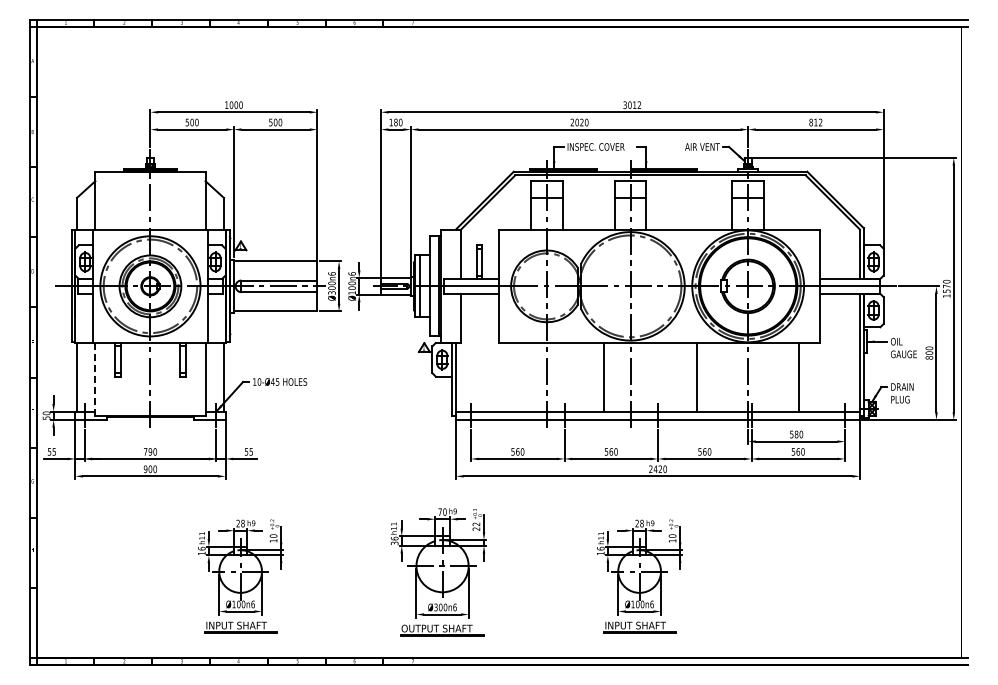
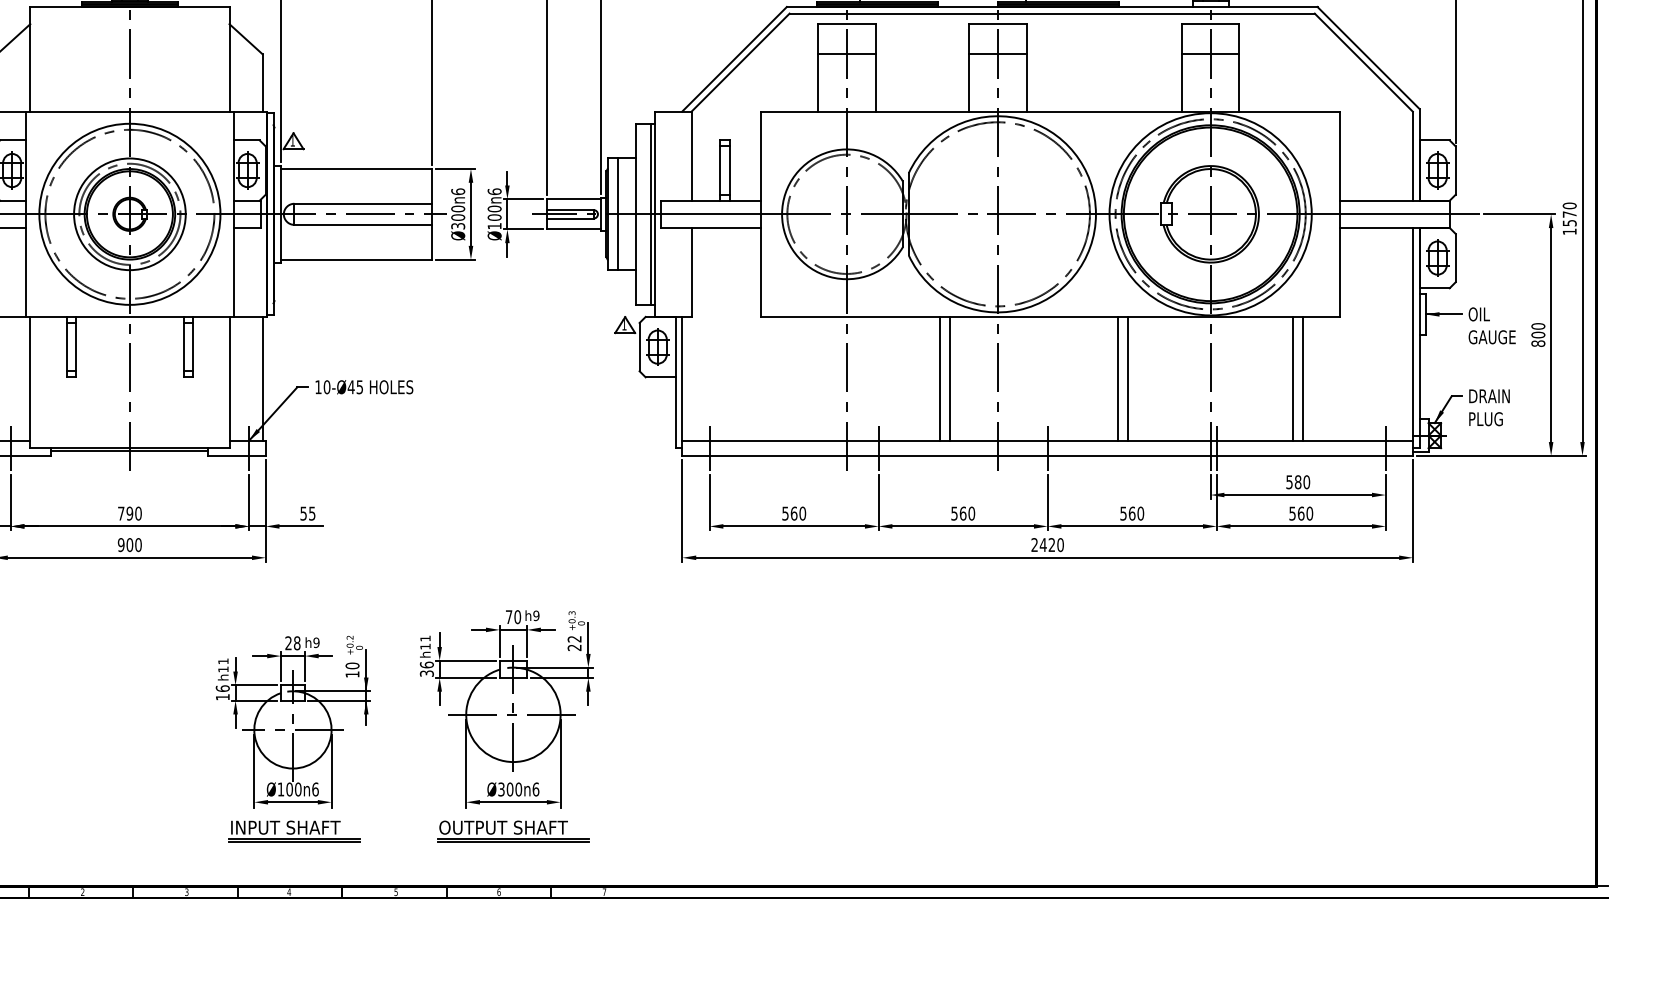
line: (598, 377) -> (940, 379), added
line: (702, 377) -> (1128, 379), added
line: (793, 377) -> (1292, 379), added
line: (95, 378) -> (30, 380), dashed -> solid
part: (438, 572) -> (506, 726), moved
part: (639, 576) -> (1014, 738), removed

